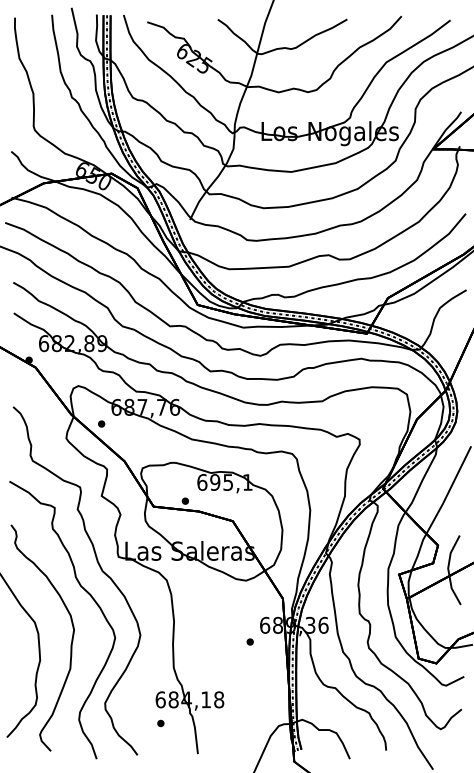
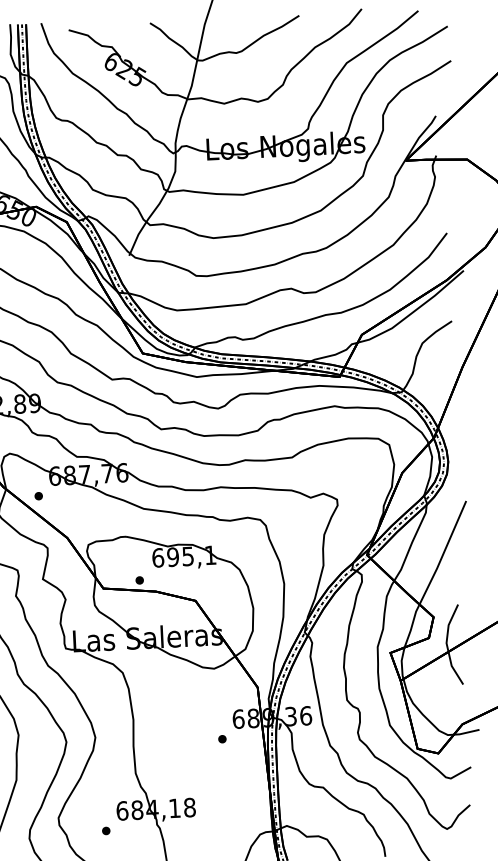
part: (160, 723) -> (105, 831), moved

